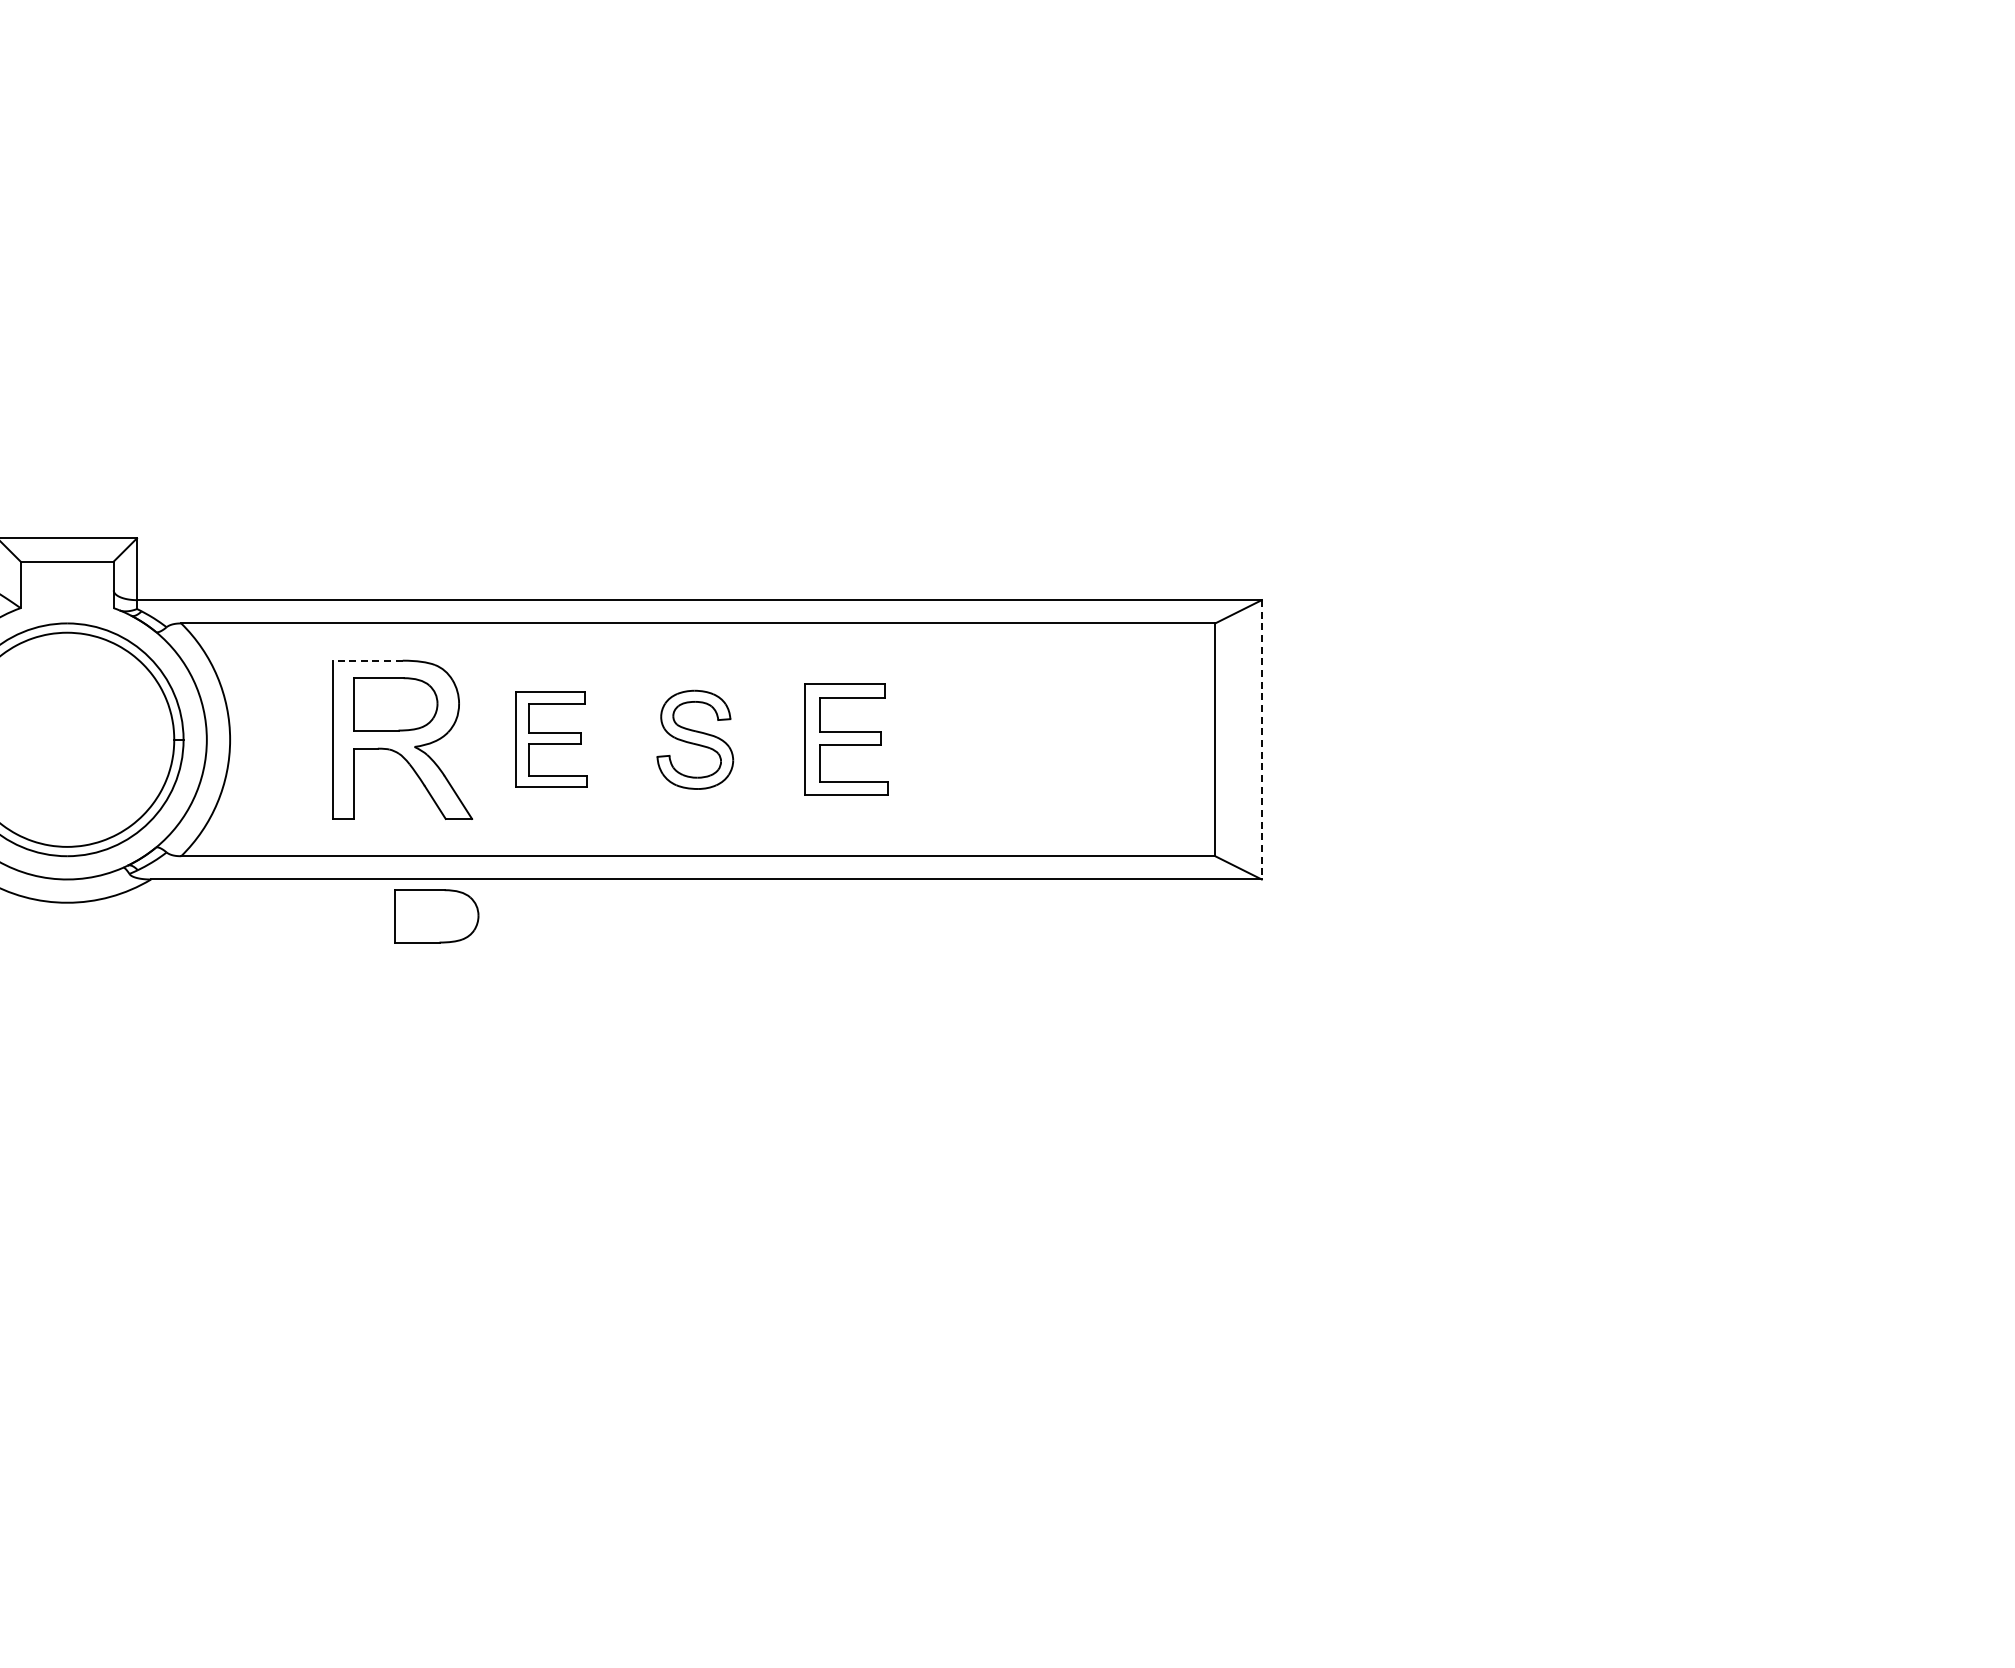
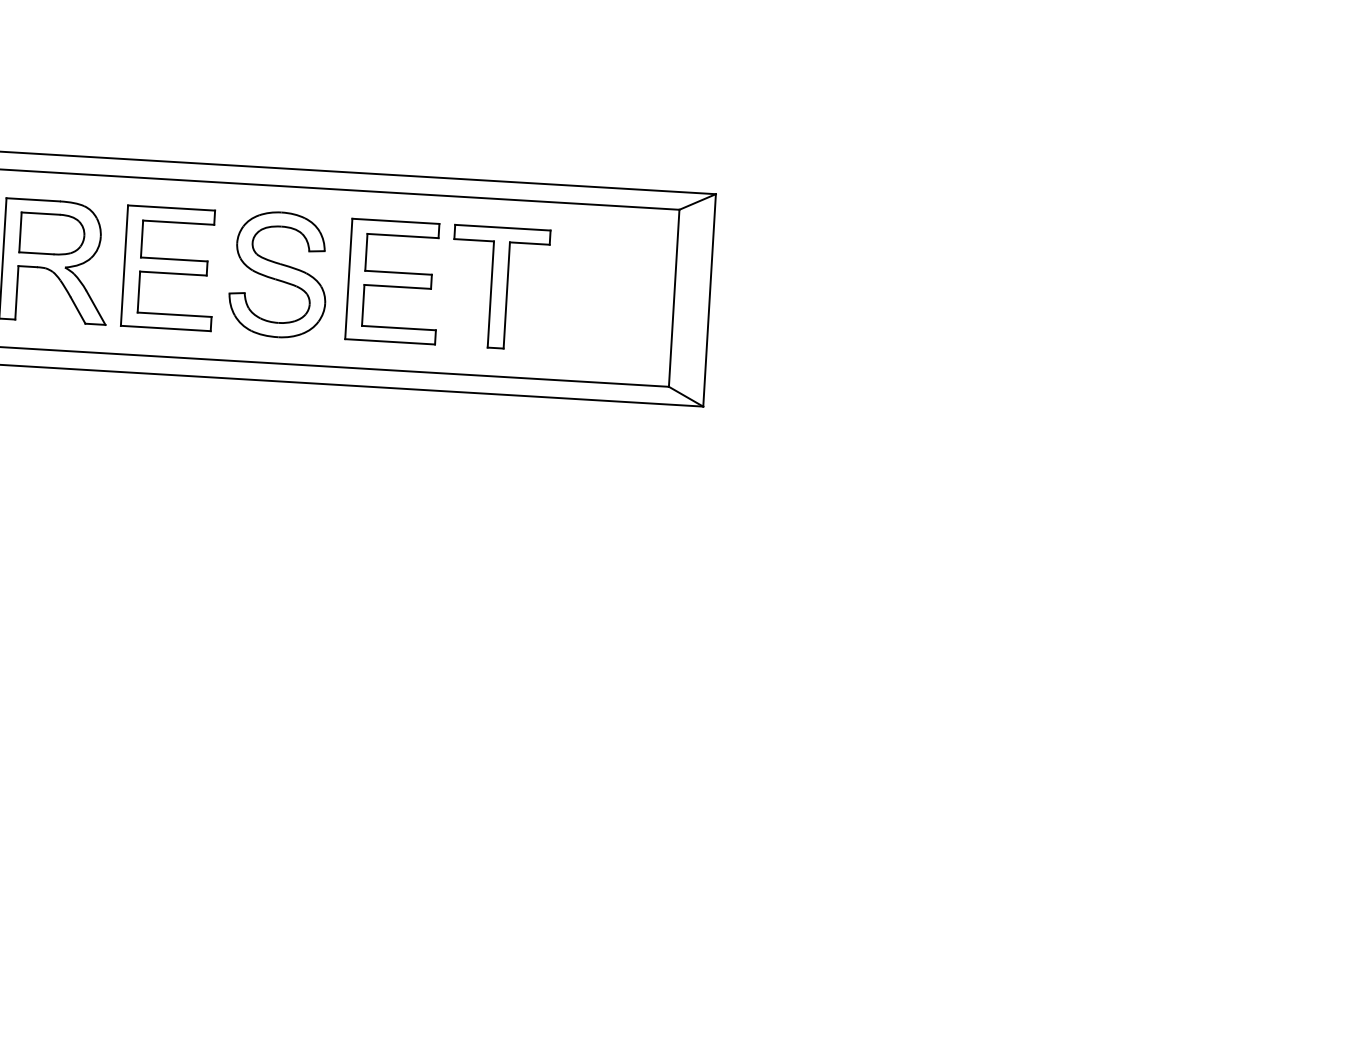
line: (367, 660) -> (33, 199), dashed -> solid
part: (551, 739) -> (169, 268), size x1.67
part: (695, 739) -> (278, 274), size x1.67
part: (846, 739) -> (393, 281), size x1.43
part: (985, 739) -> (499, 287), added
line: (1261, 739) -> (709, 300), dashed -> solid
part: (436, 916) -> (74, 397), removed

